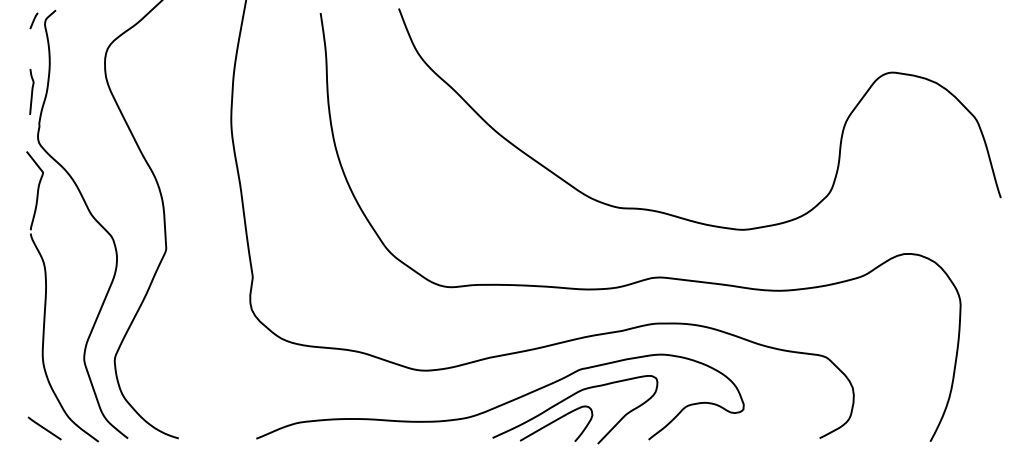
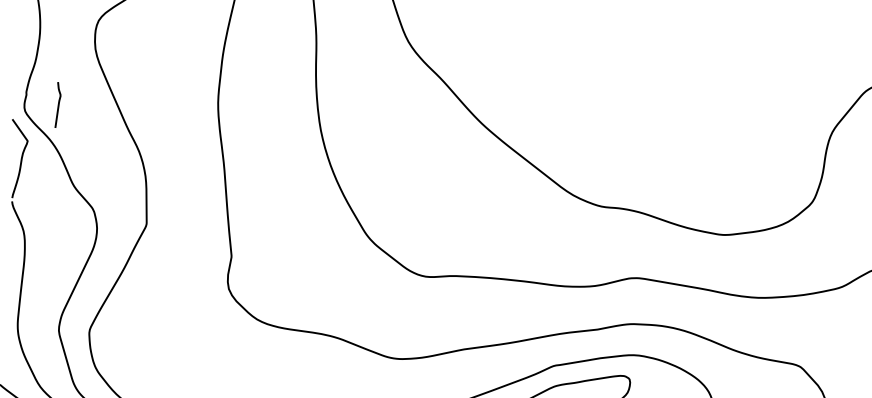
curve: (31, 91) -> (58, 104), moved

